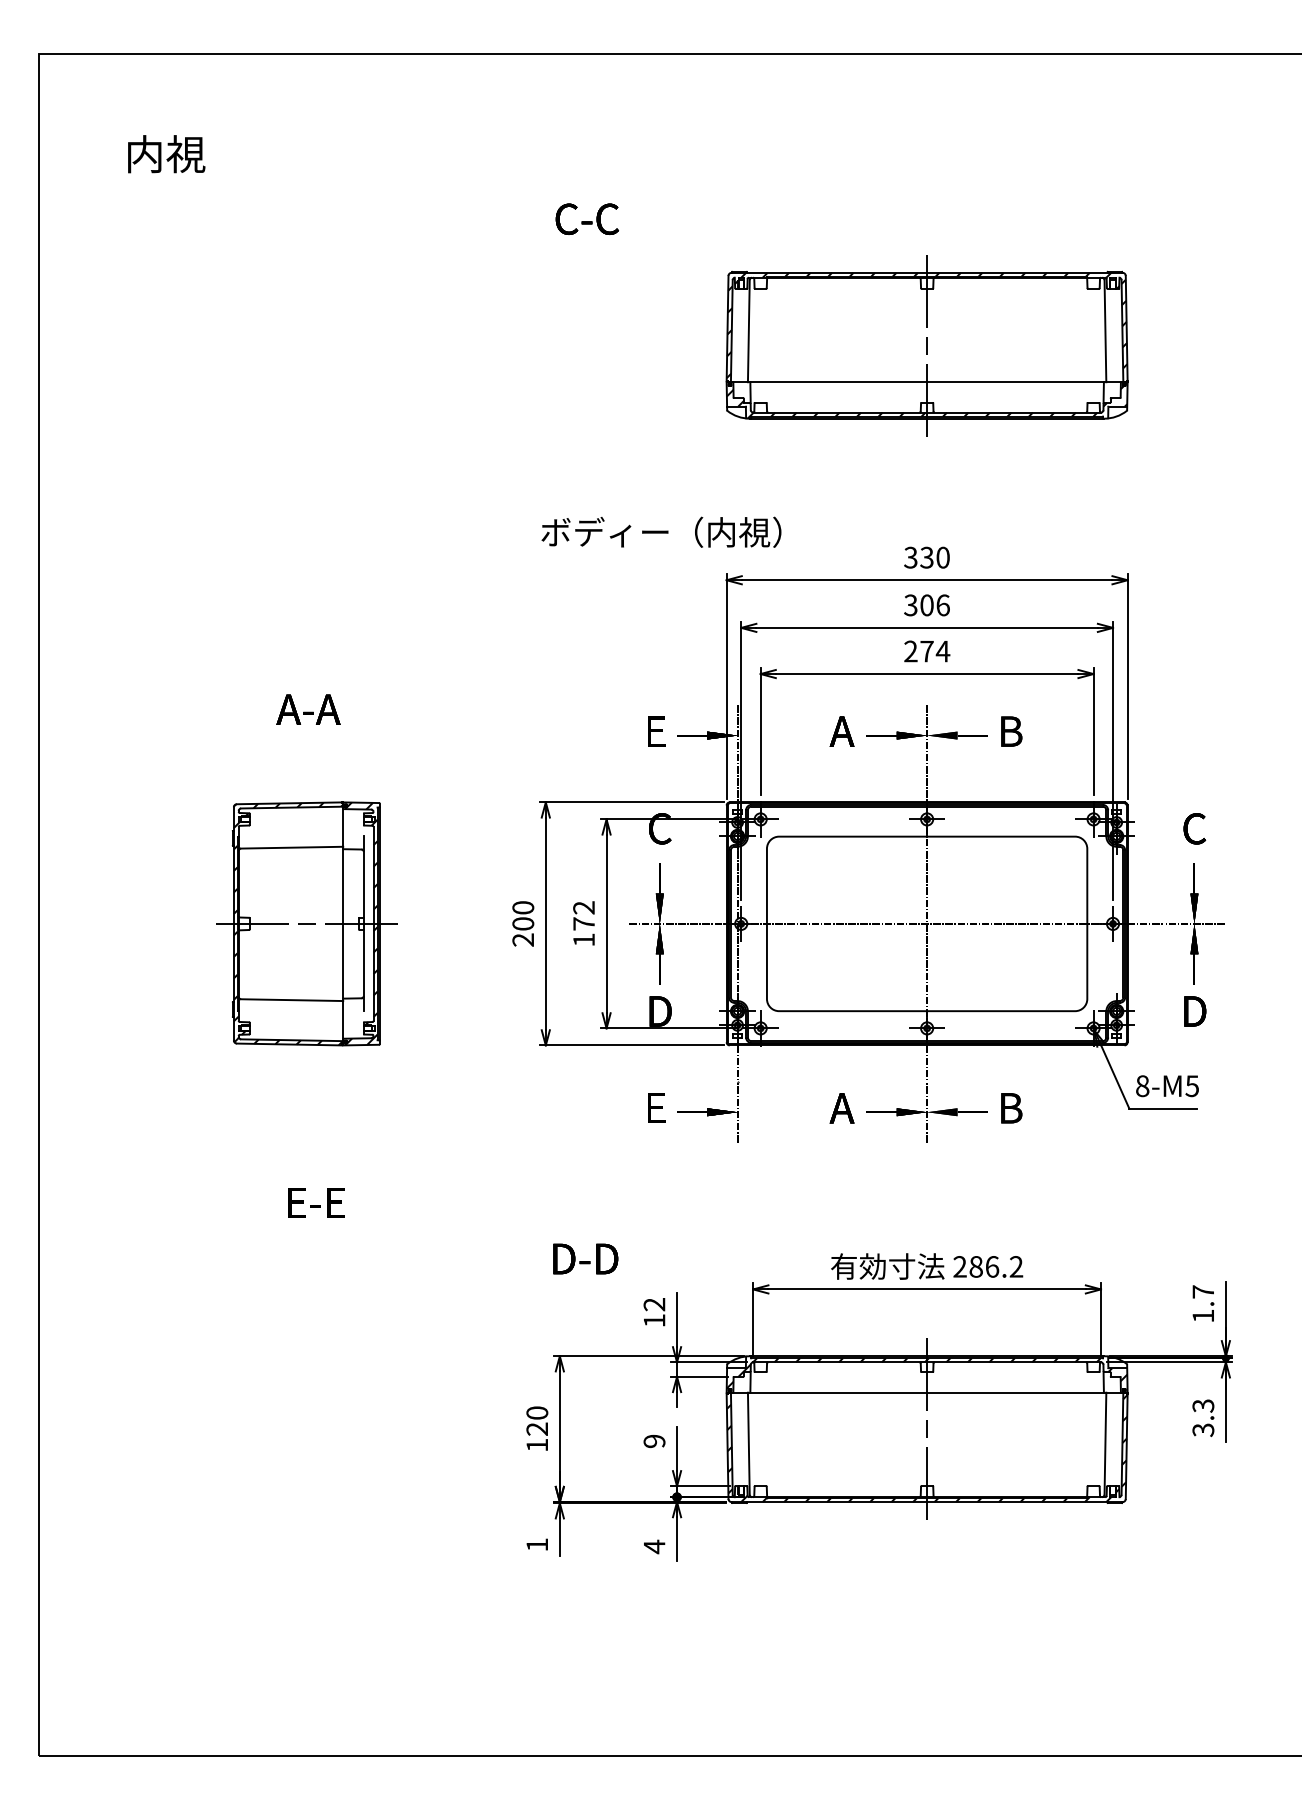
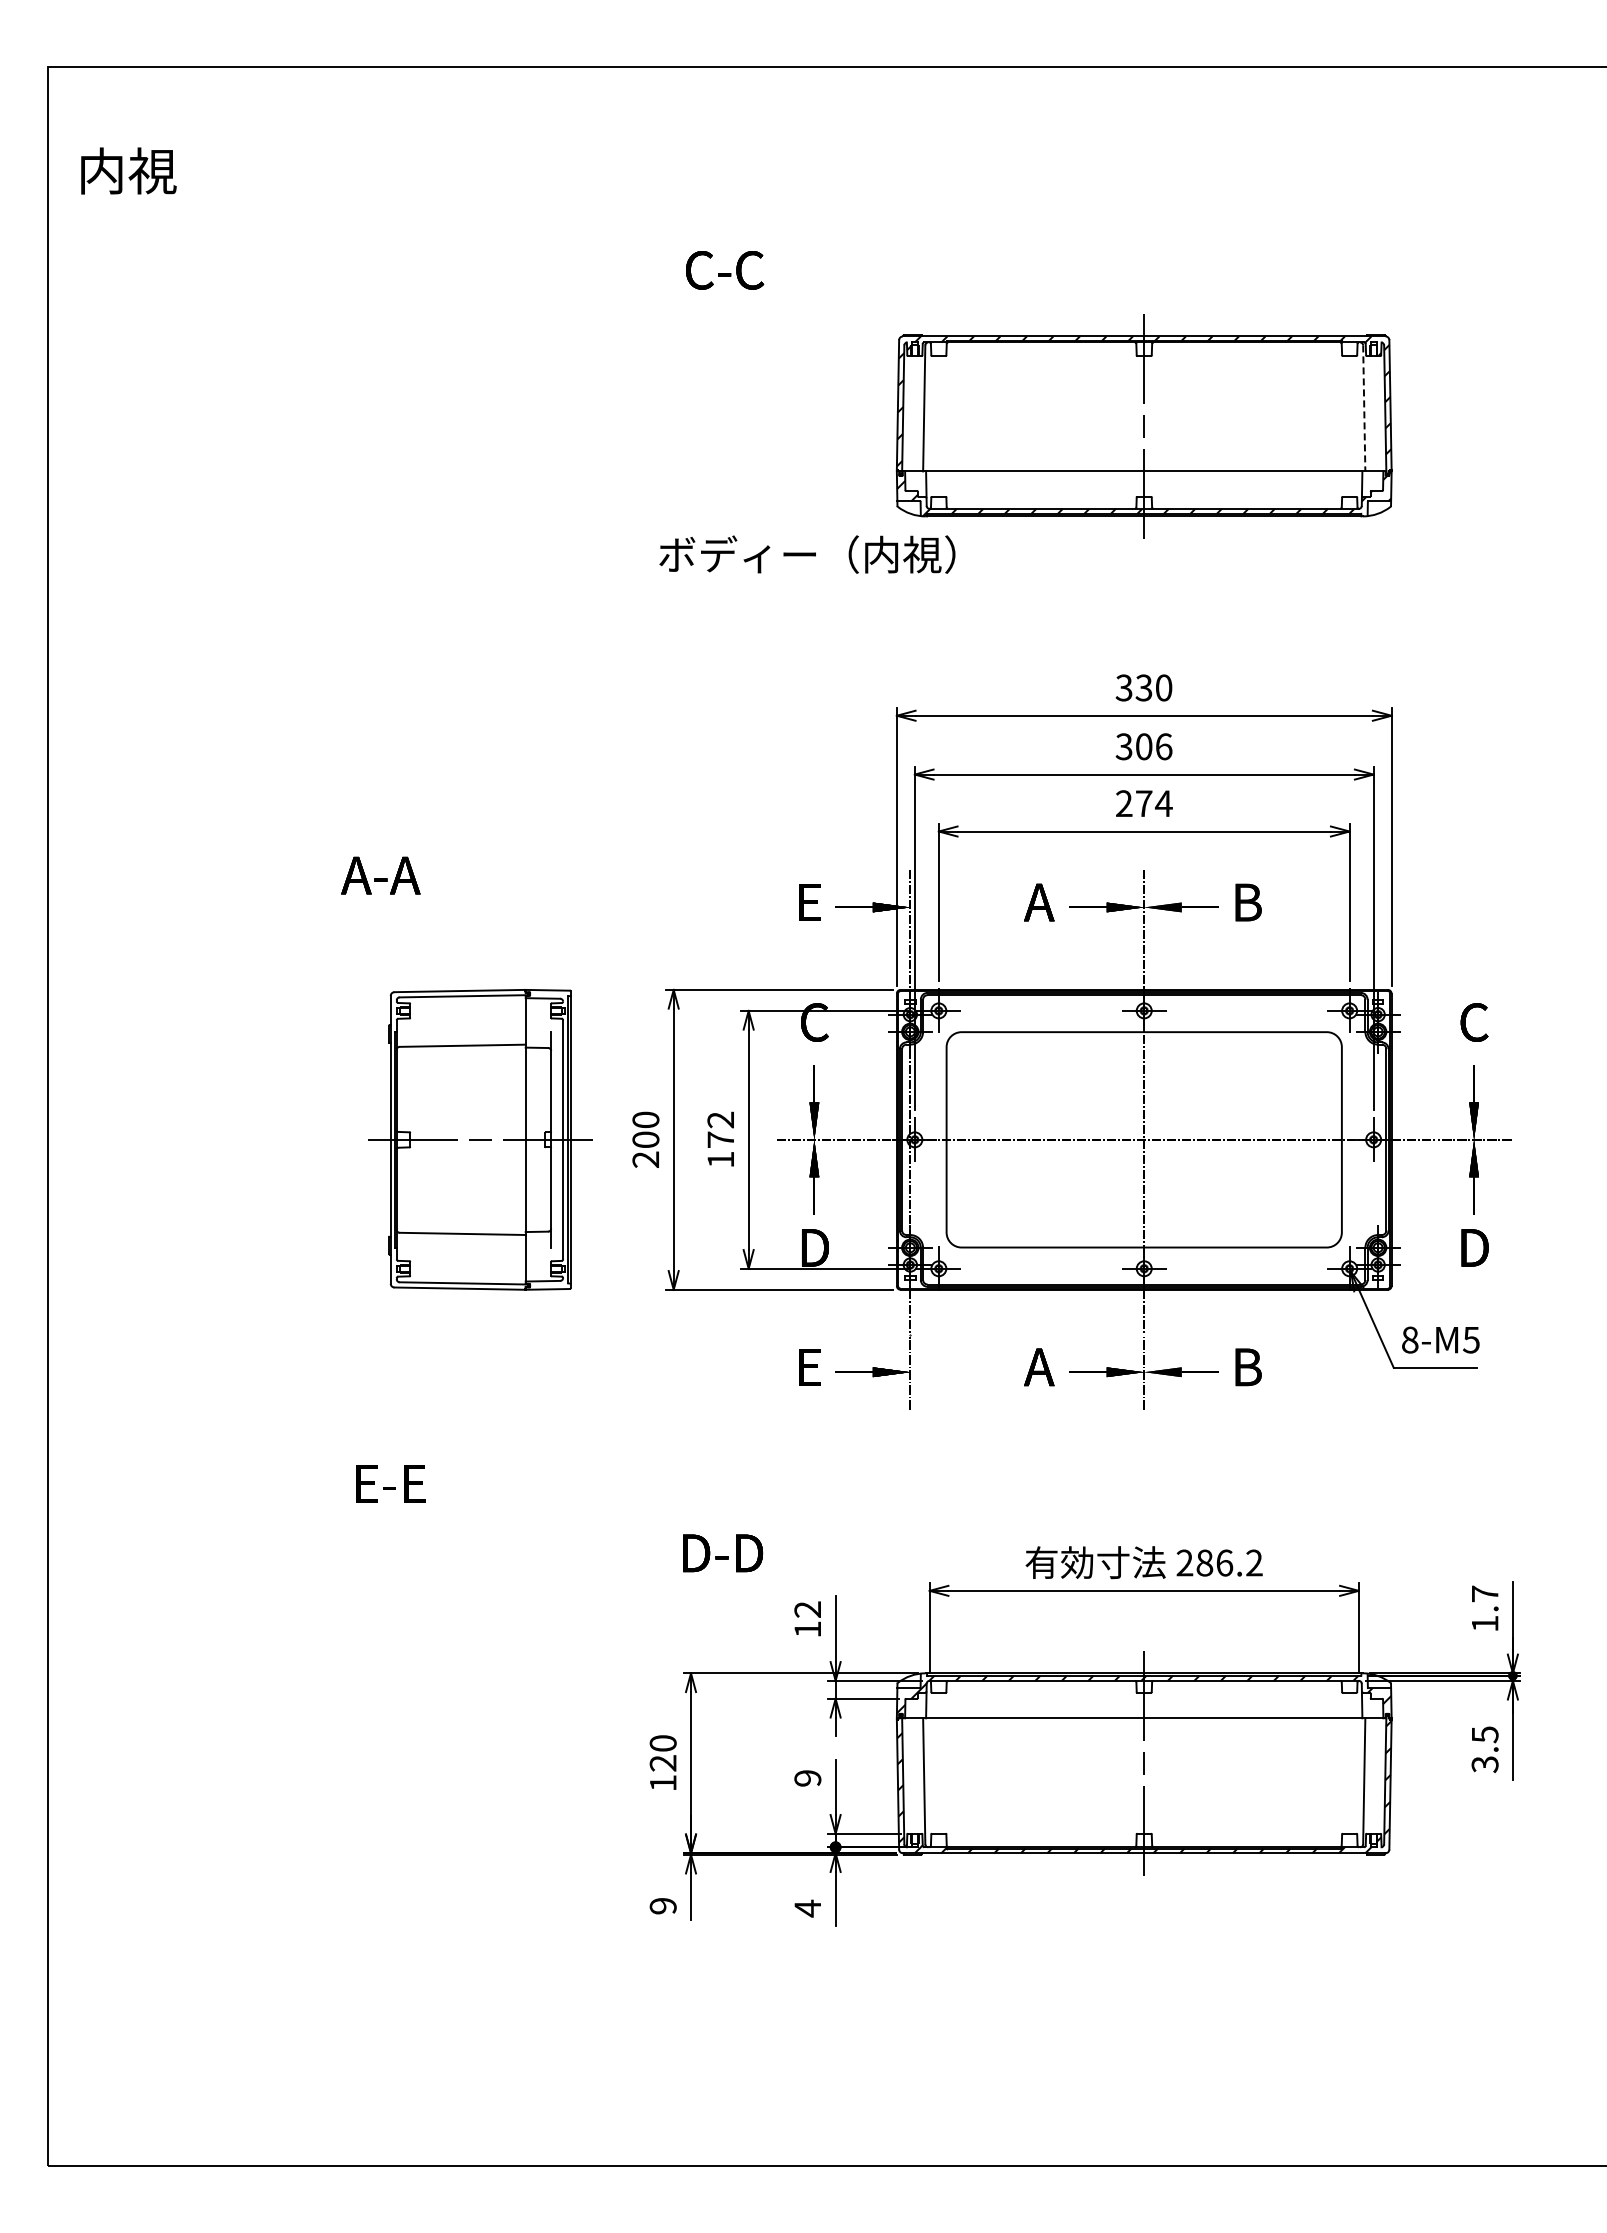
text: (166, 153) -> (128, 170), moved
line: (1105, 331) -> (1364, 408), solid -> dashed
text: (661, 532) -> (807, 554), moved
part: (306, 923) -> (480, 1139), moved
text: (1202, 1405) -> (1484, 1734), 3.3 -> 3.5
text: (536, 1545) -> (662, 1906), 1 -> 9

